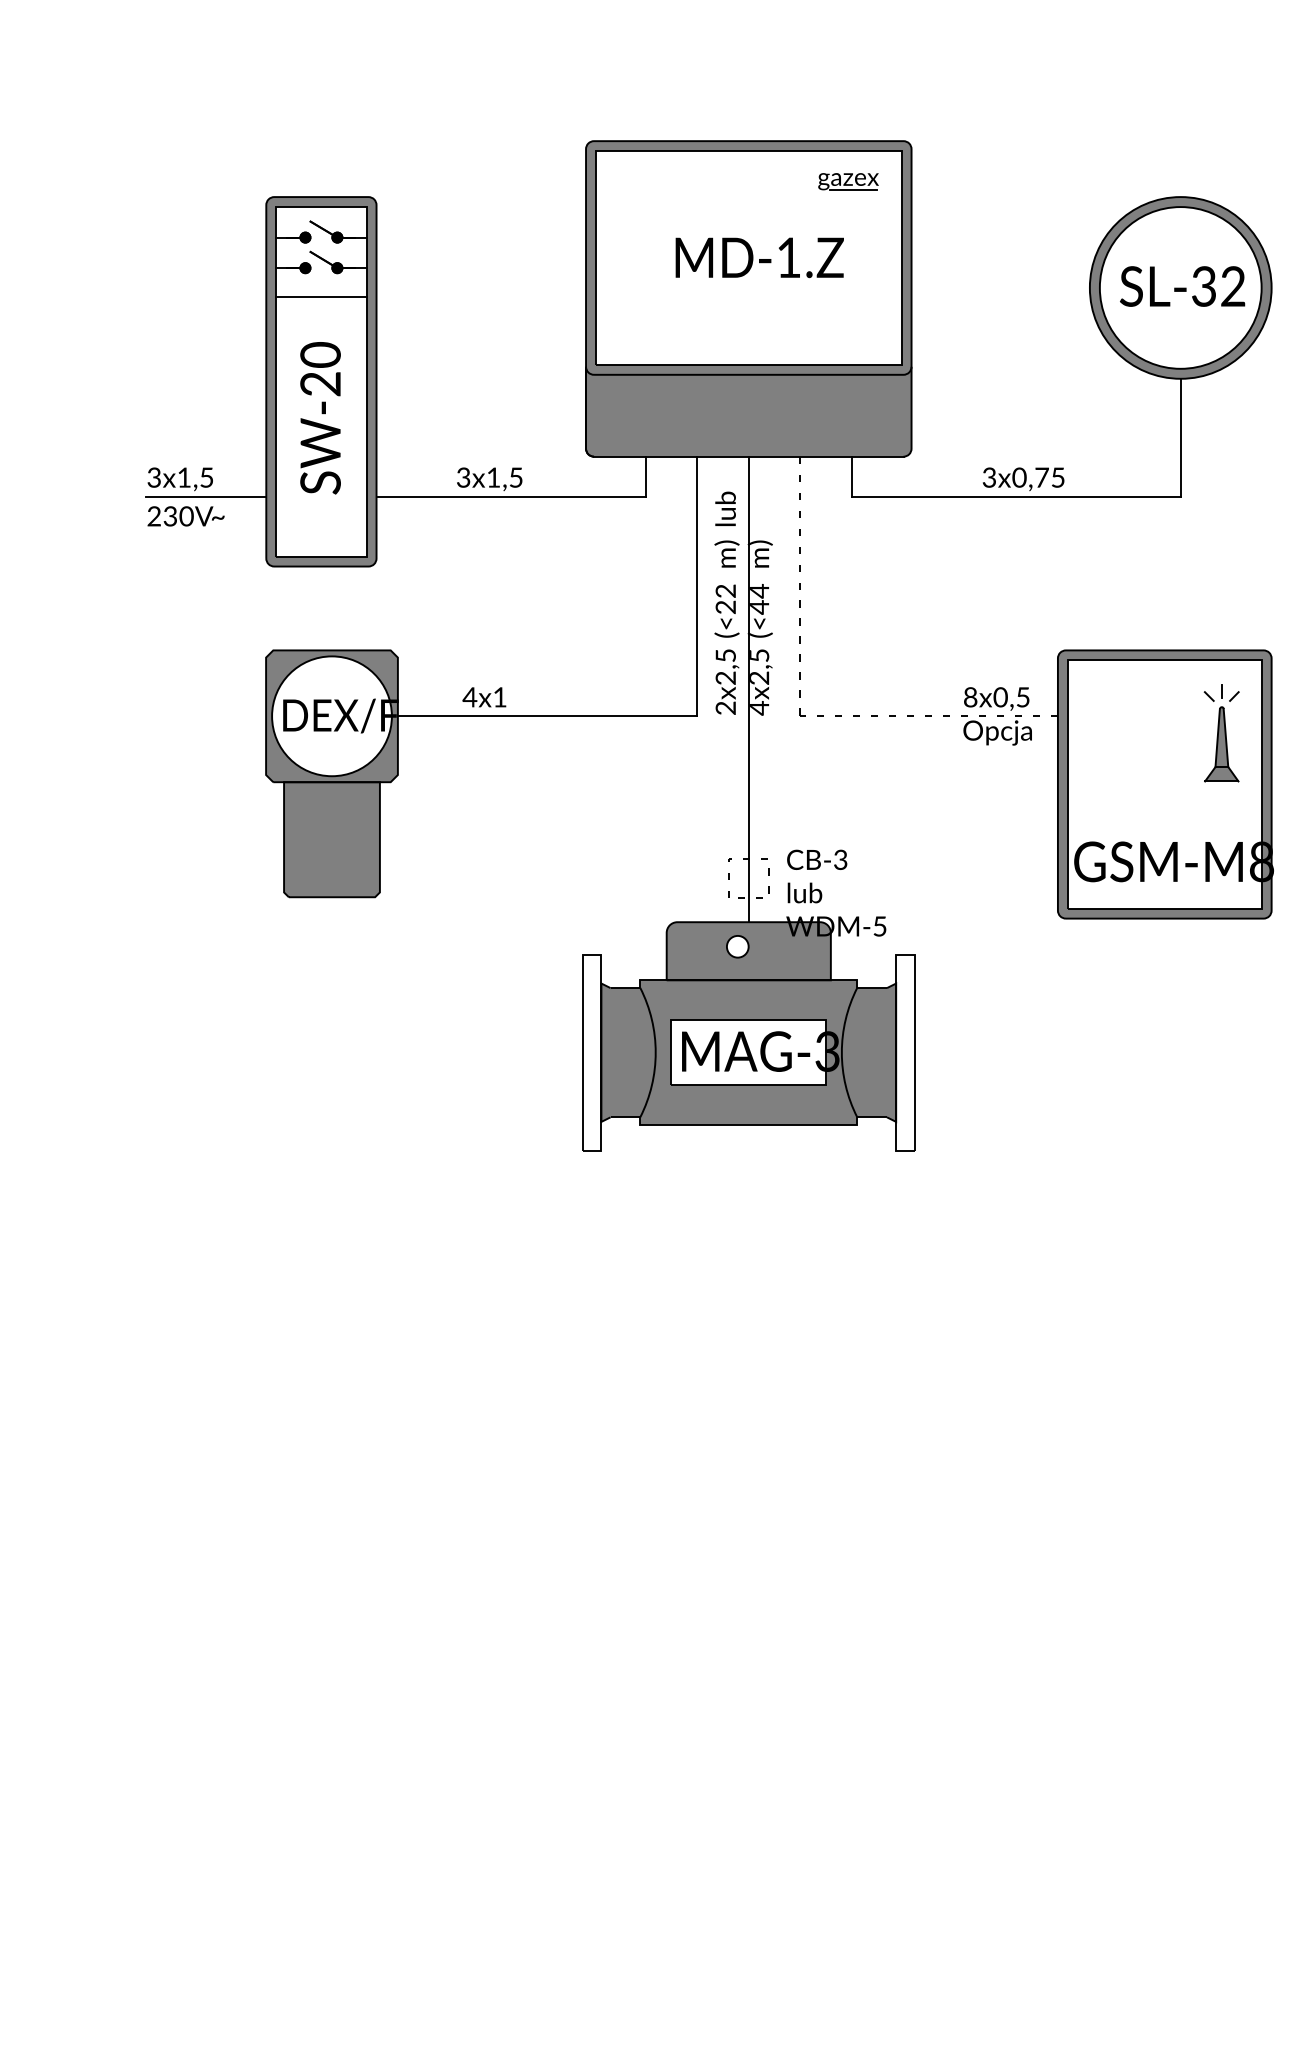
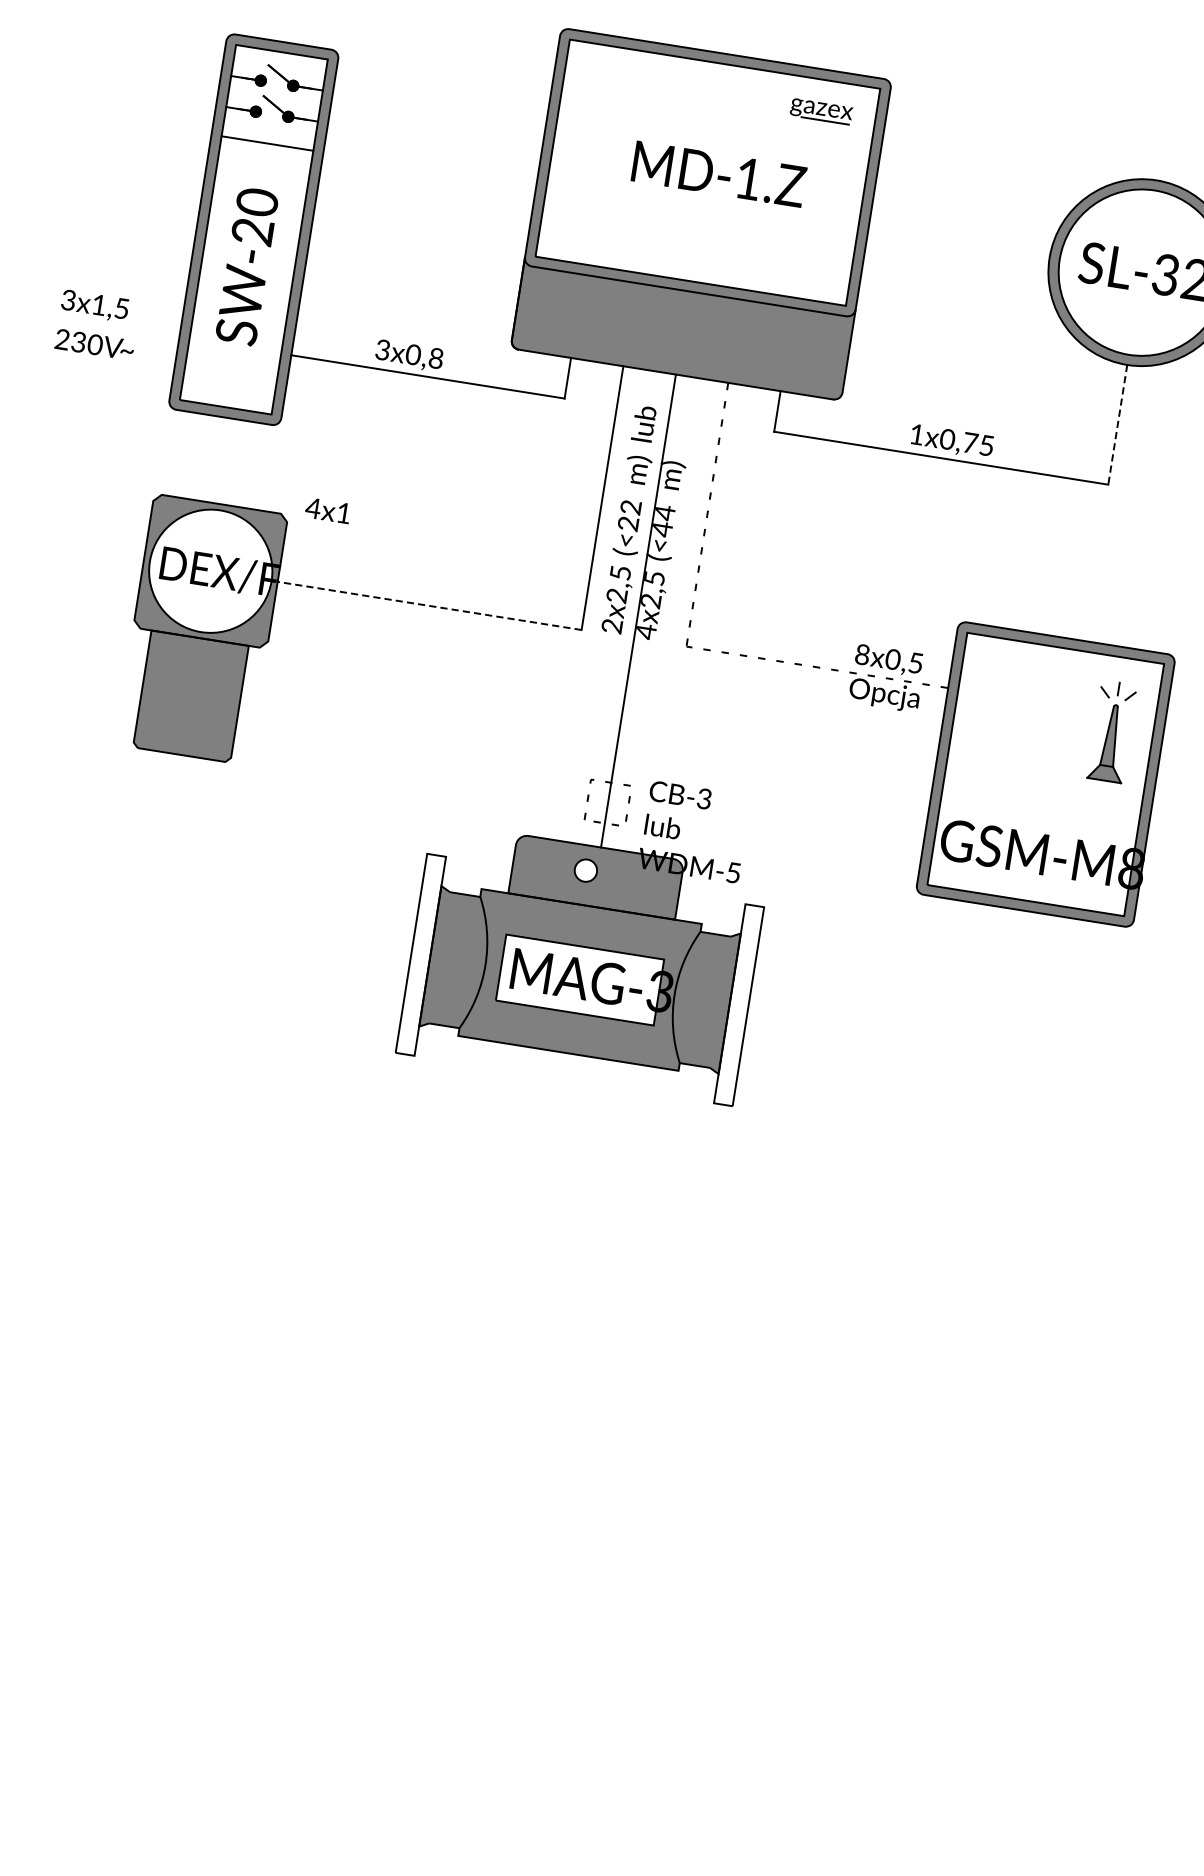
line: (1180, 437) -> (1117, 424), solid -> dashed
text: (504, 477) -> (424, 356), 3x1,5 -> 3x0,8
text: (988, 477) -> (916, 434), 3x0,75 -> 1x0,75
line: (206, 496) -> (118, 327), removed
text: (484, 697) -> (328, 510), moved
line: (547, 716) -> (429, 606), solid -> dashed

